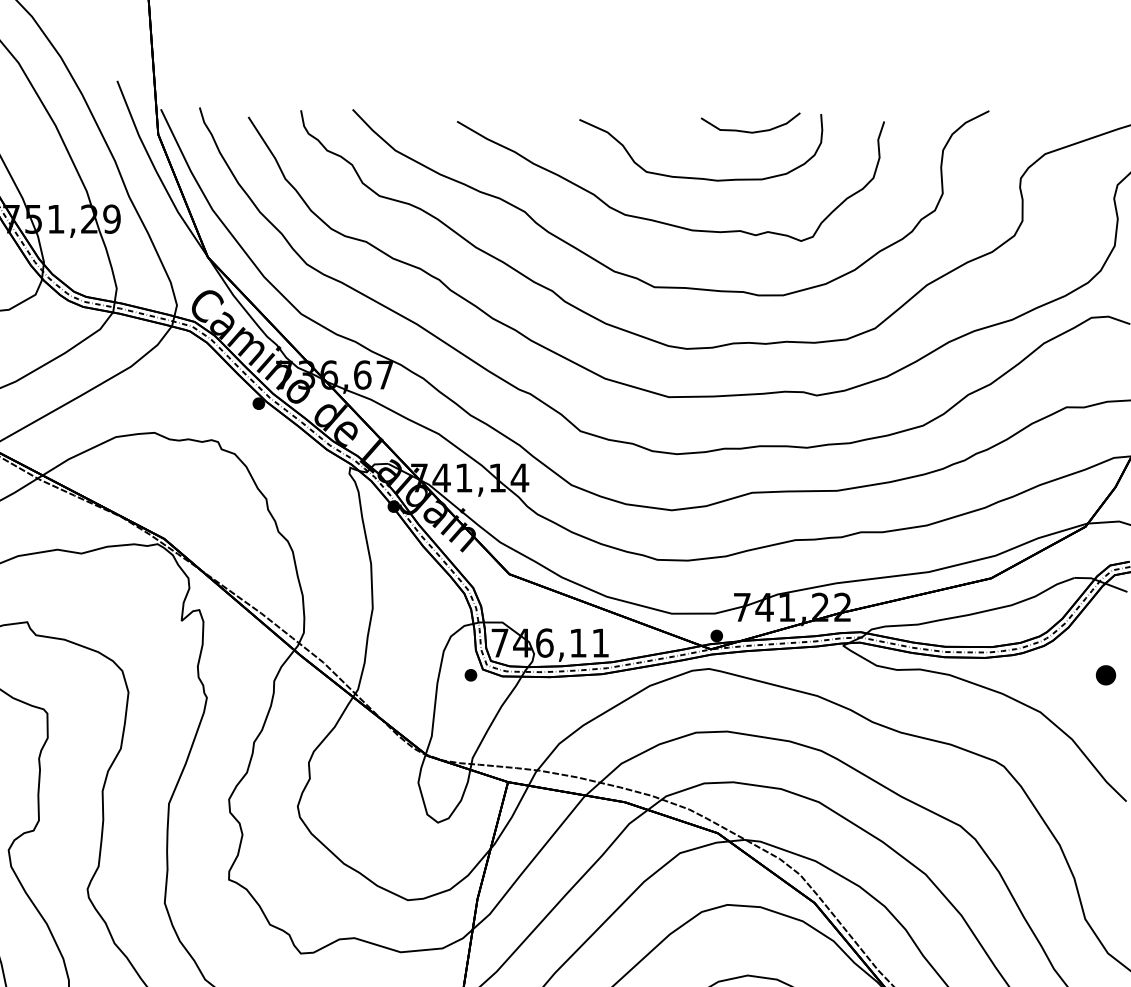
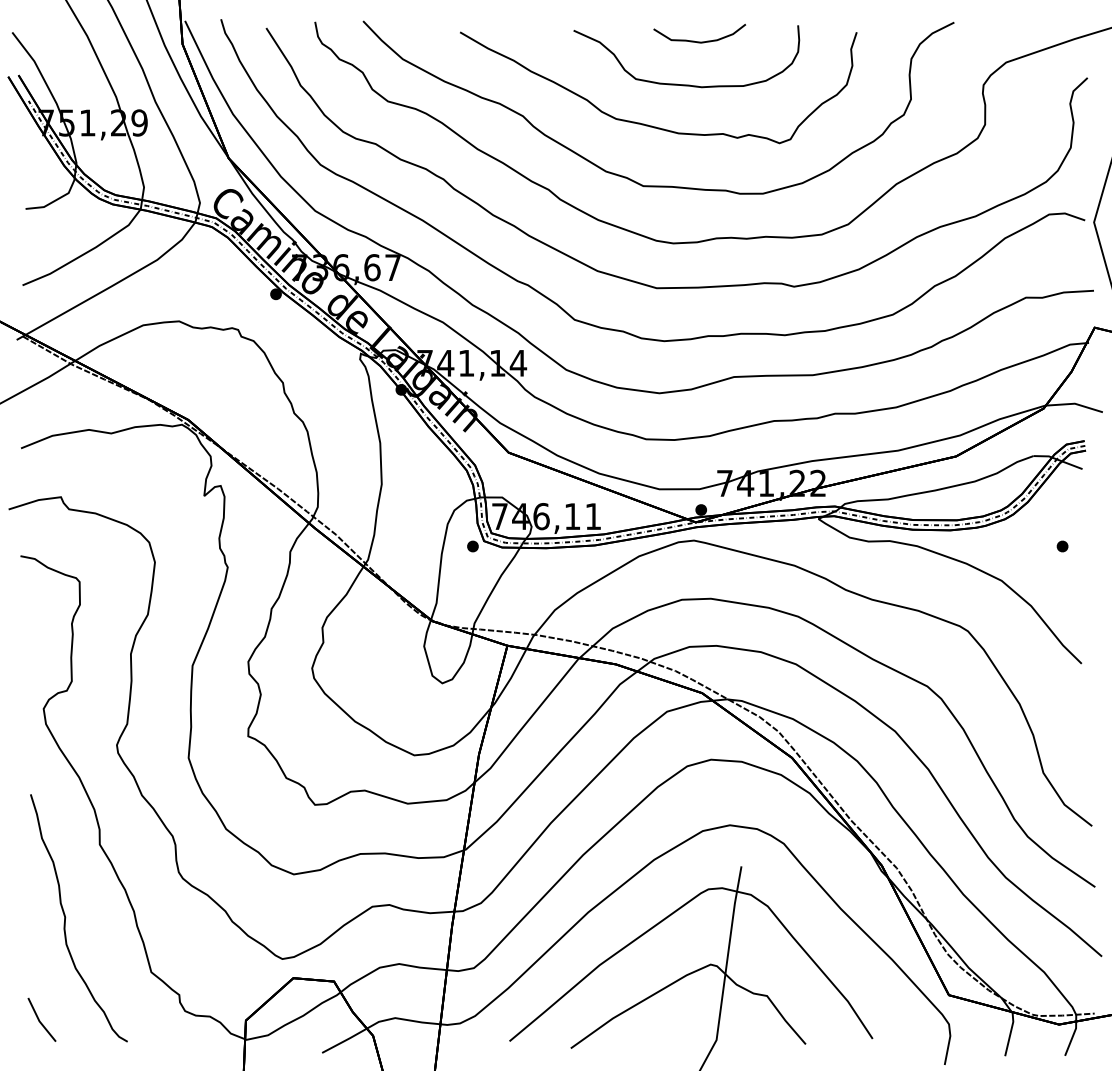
curve: (750, 131) -> (699, 41), moved
part: (1105, 675) -> (1062, 546), size x0.62

